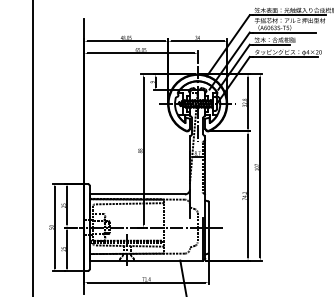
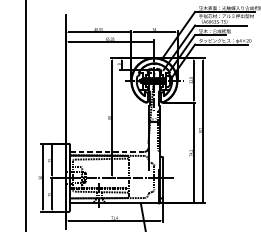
line: (137, 194) -> (107, 151), solid -> dashed

